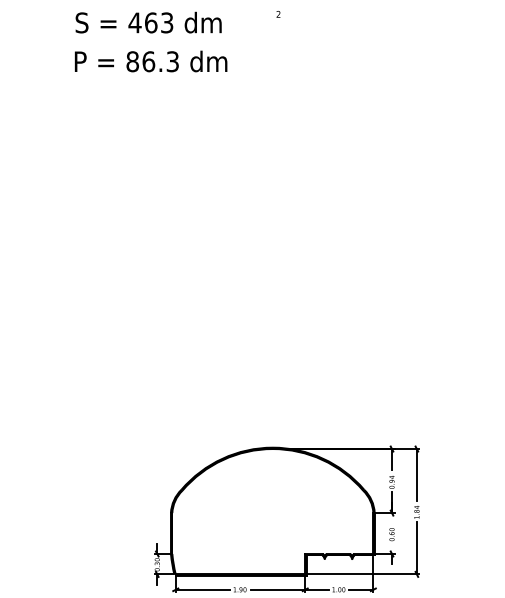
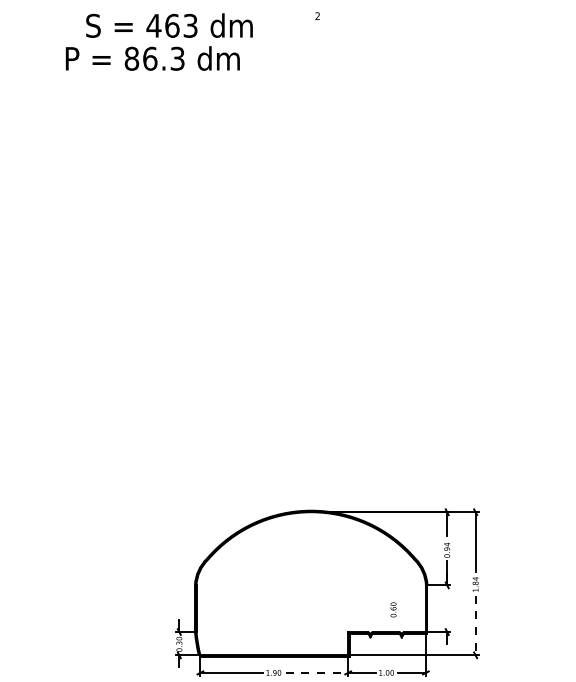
text: (150, 61) -> (152, 58), moved
text: (391, 534) -> (392, 609), moved
line: (416, 548) -> (475, 625), solid -> dashed
line: (278, 589) -> (317, 672), solid -> dashed

